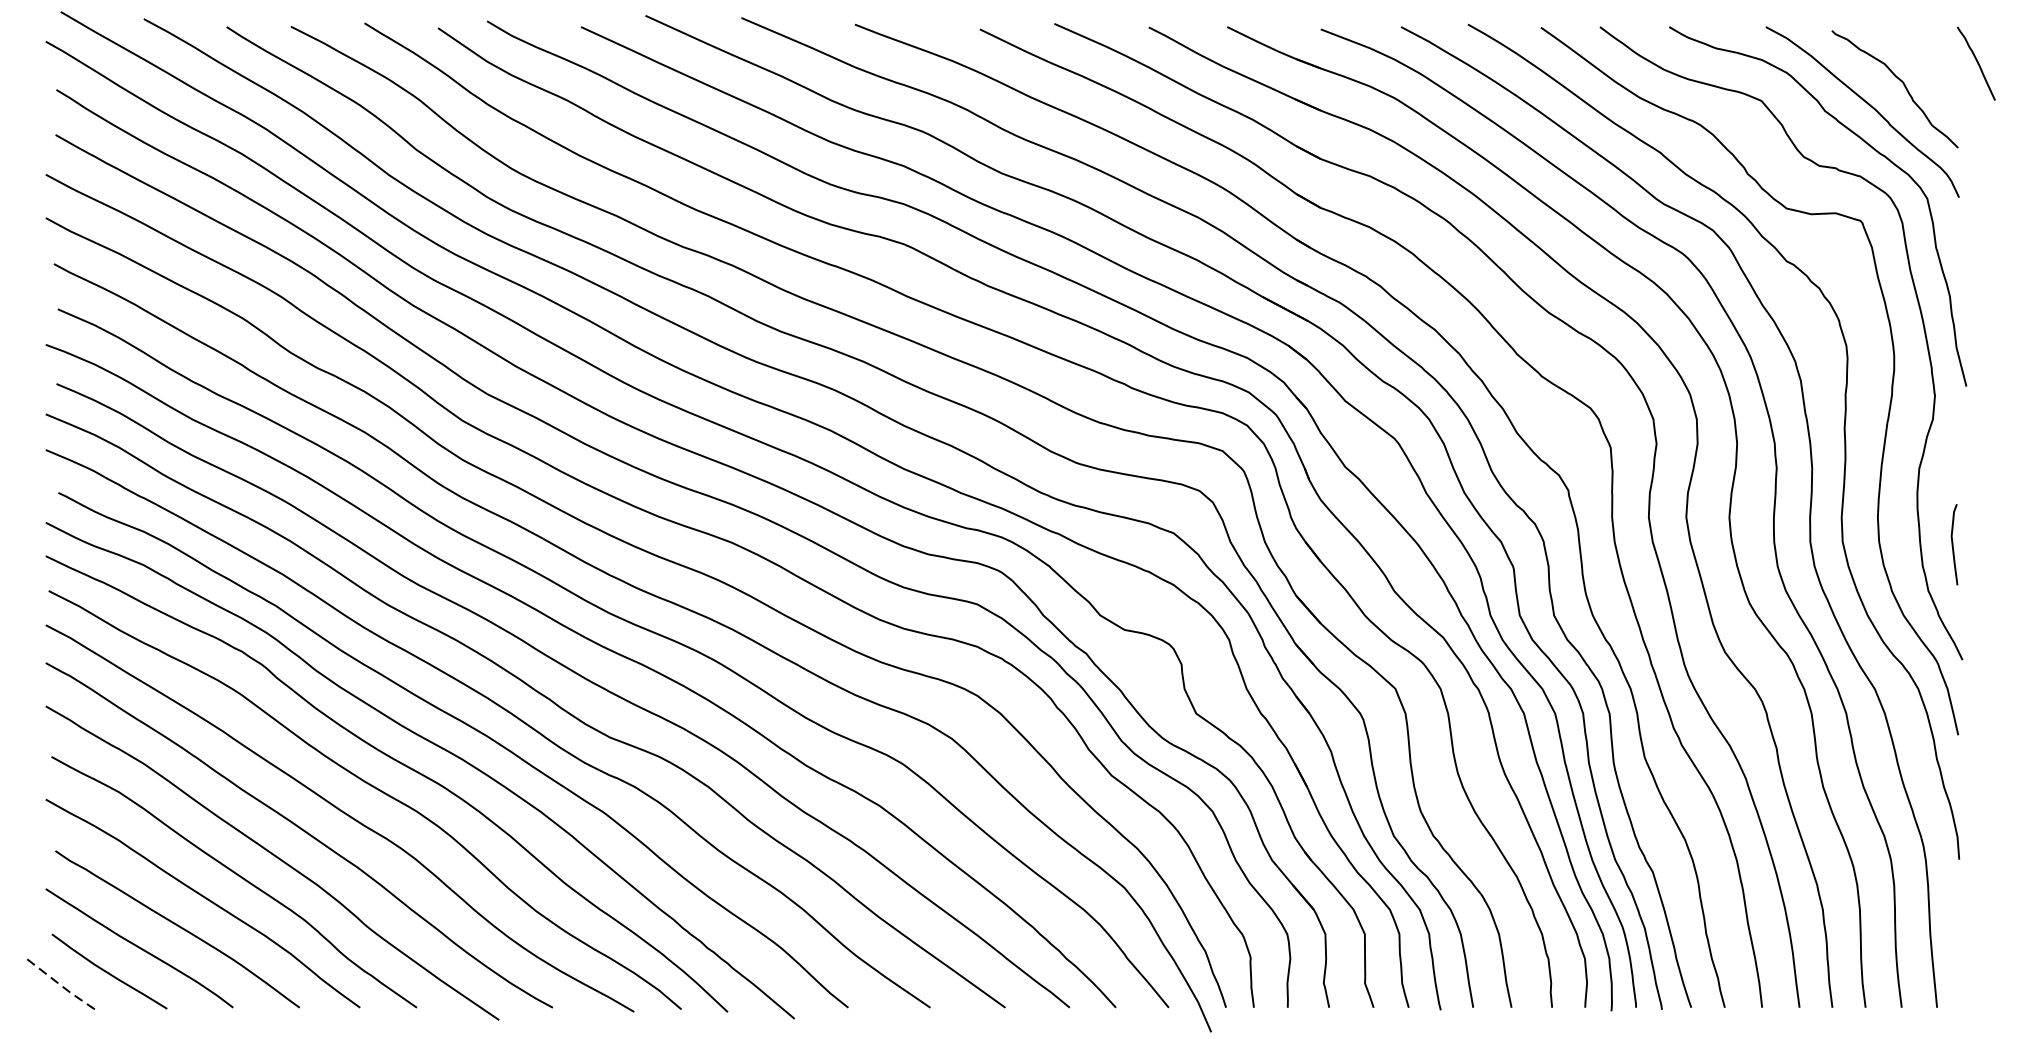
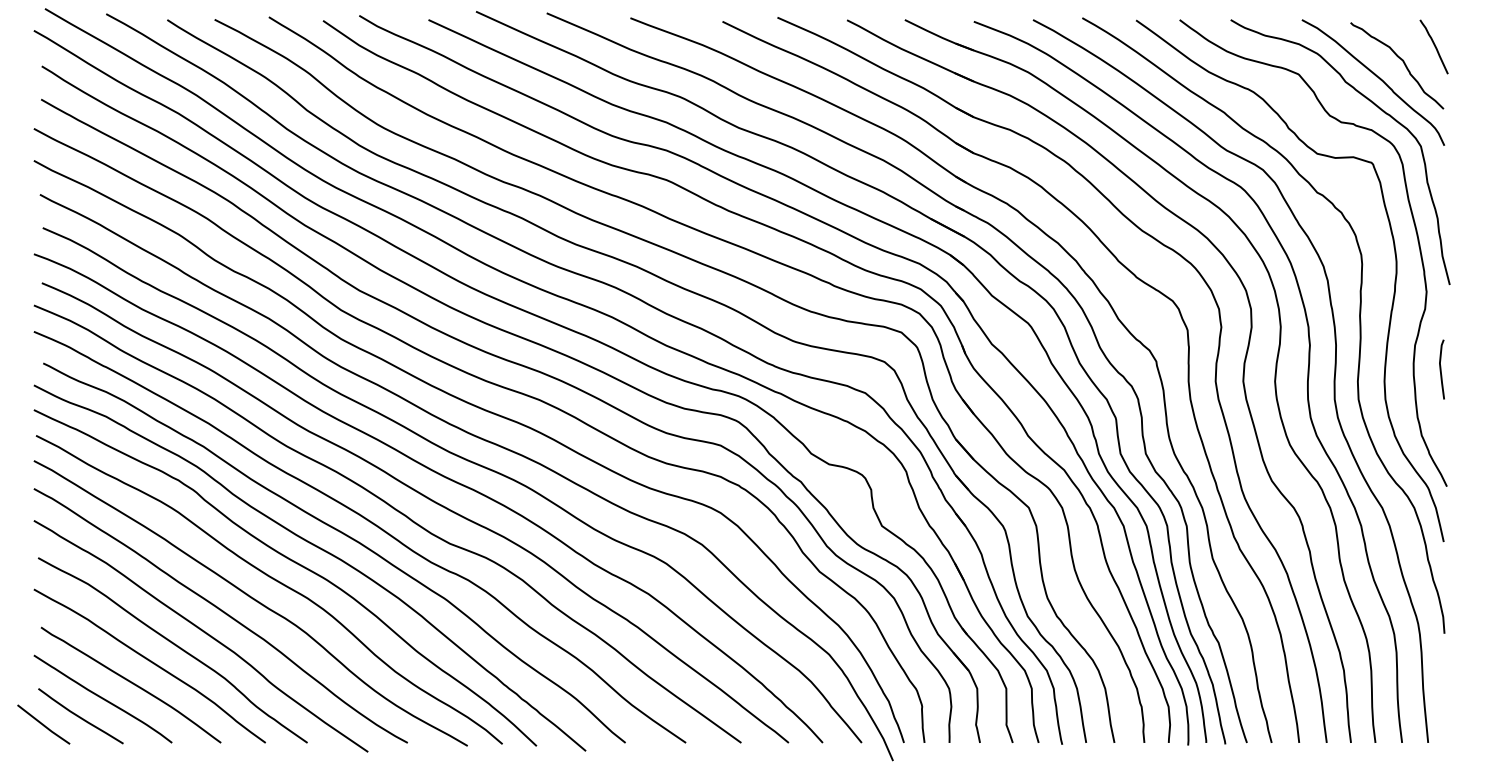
curve: (1975, 61) -> (1433, 45), moved
line: (1953, 544) -> (1441, 369), moved
line: (58, 984) -> (43, 725), dashed -> solid

